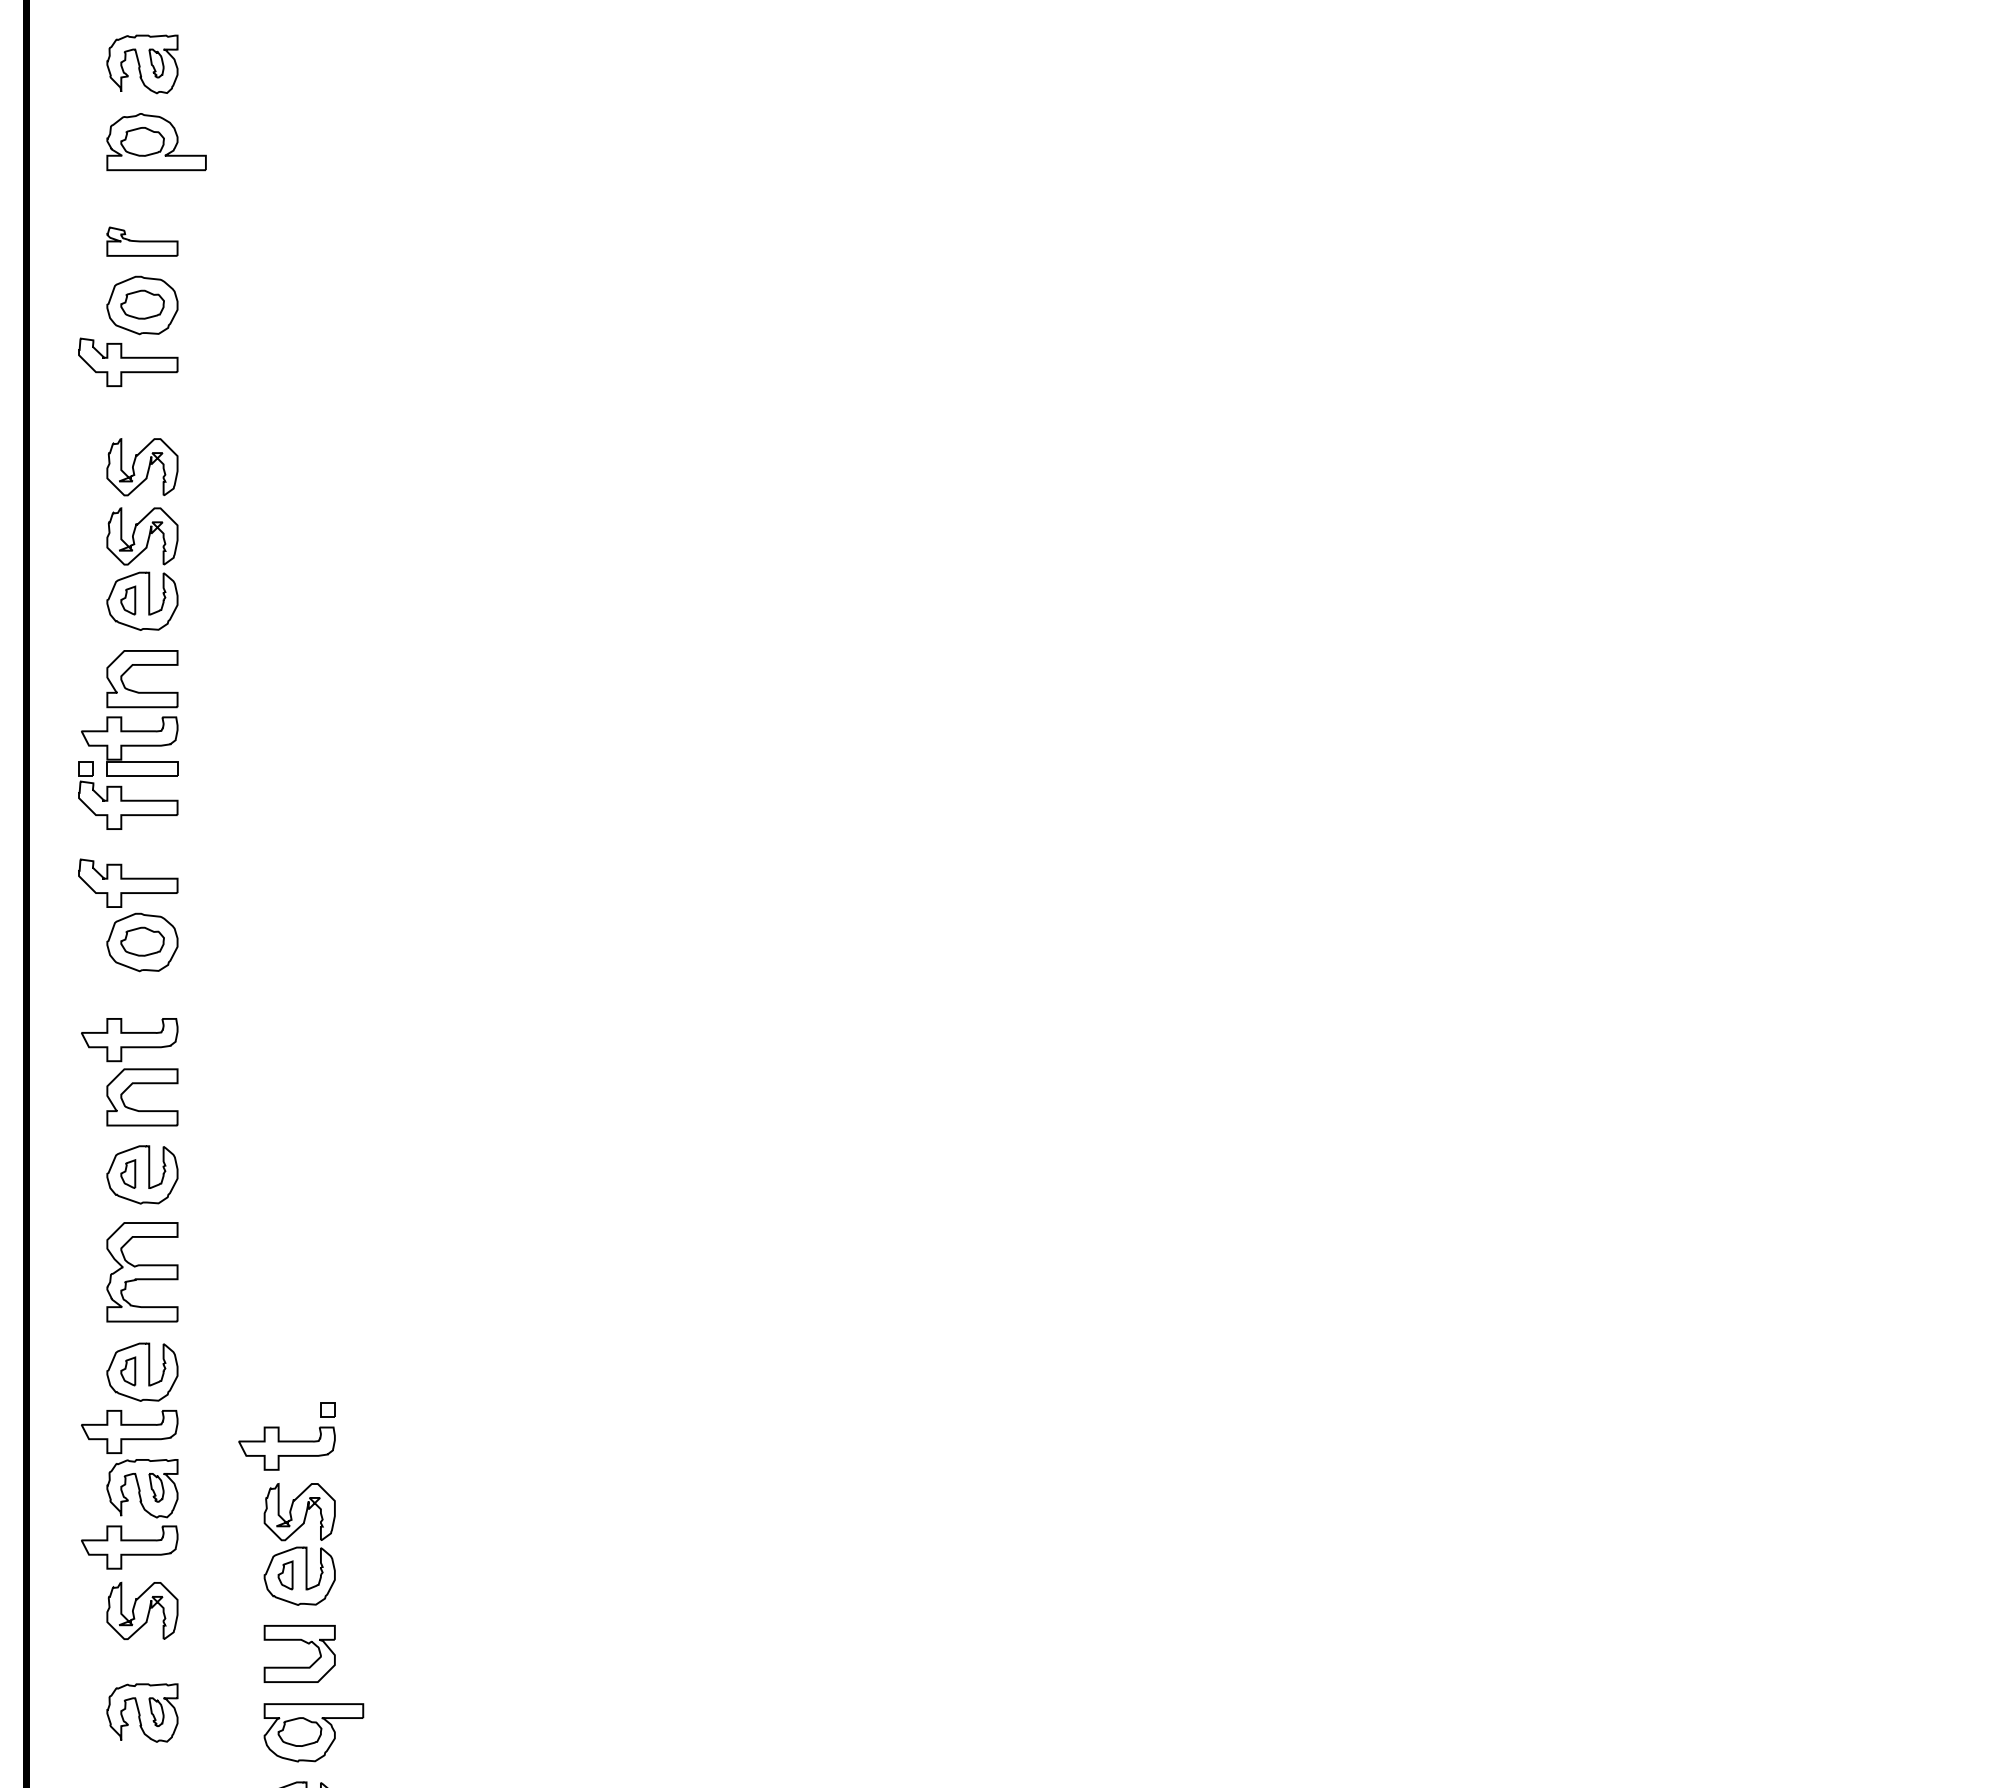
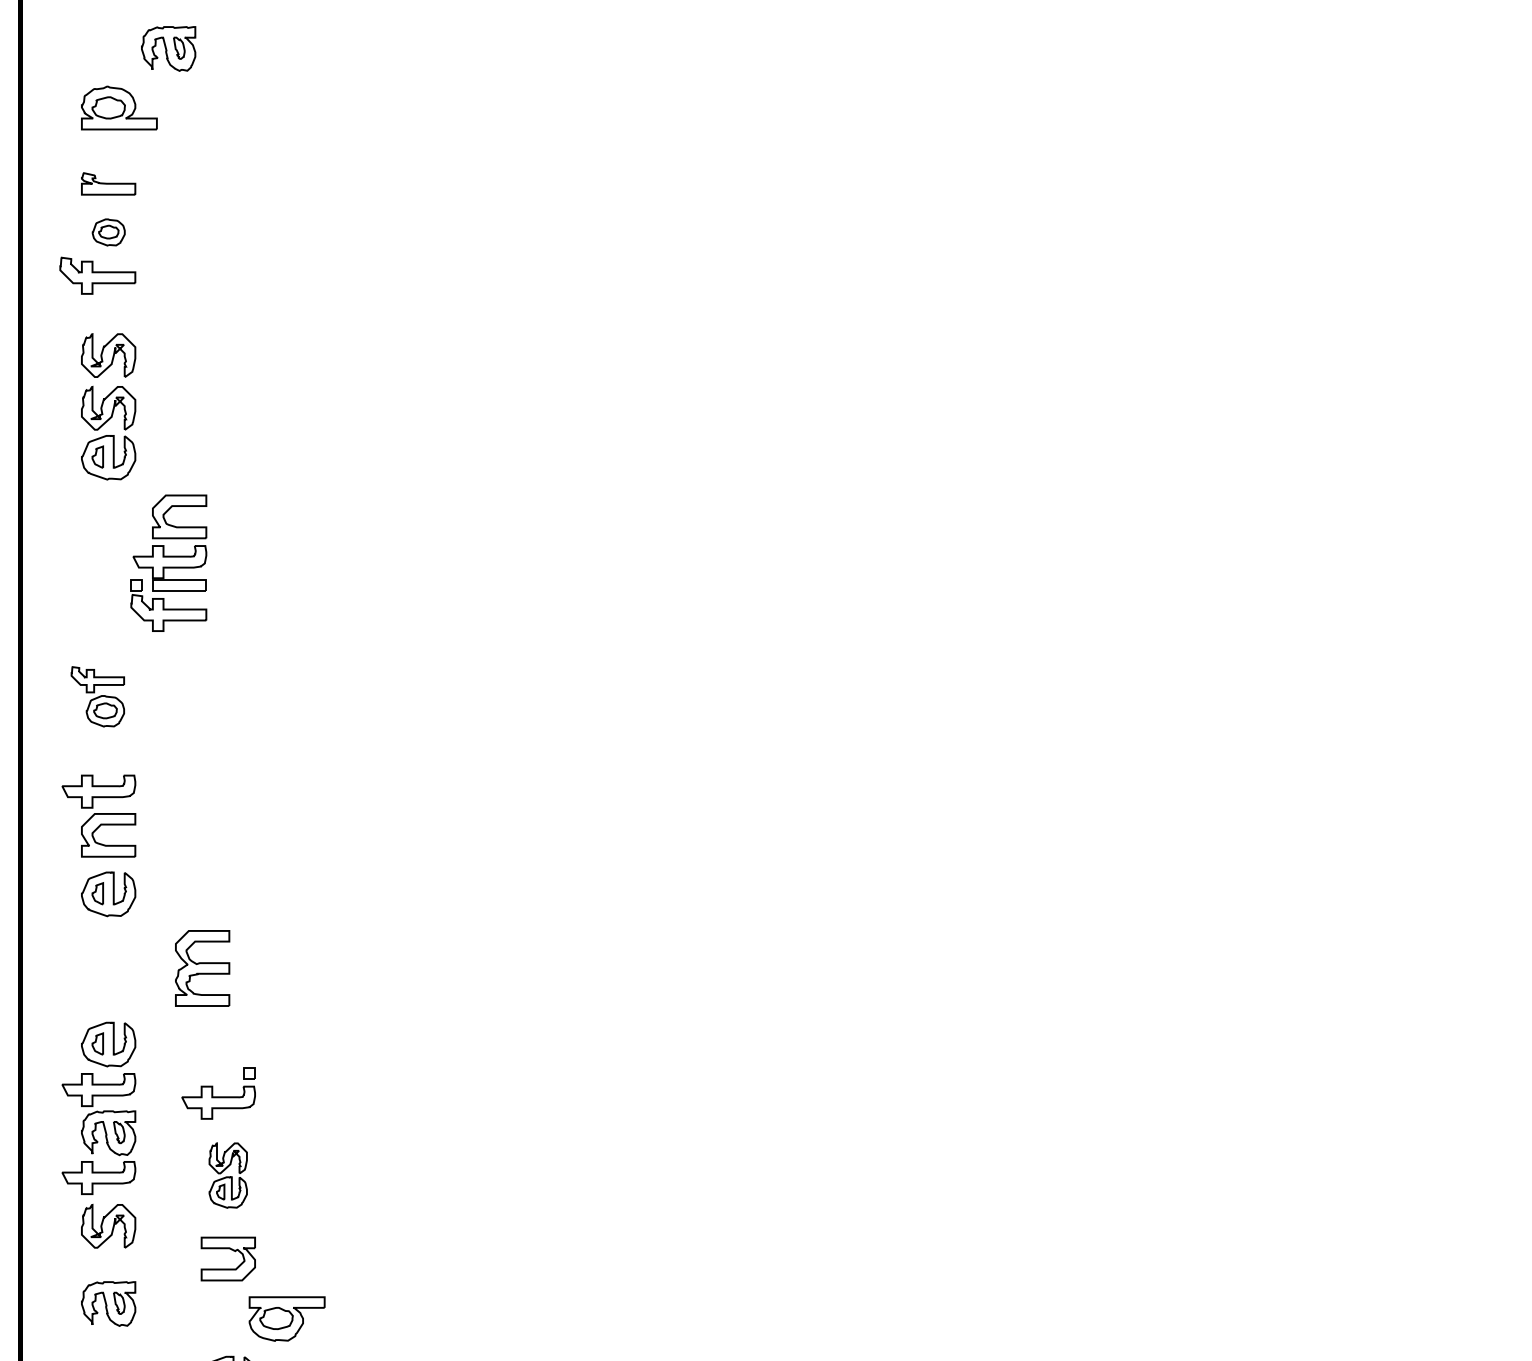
part: (142, 63) -> (168, 48), moved
part: (142, 305) -> (108, 232), size x0.6
part: (127, 738) -> (168, 562), moved
part: (127, 915) -> (97, 696), size x0.7
part: (142, 1272) -> (202, 968), moved
part: (298, 1544) -> (227, 1175), size x0.7
part: (313, 1732) -> (286, 1318), moved

